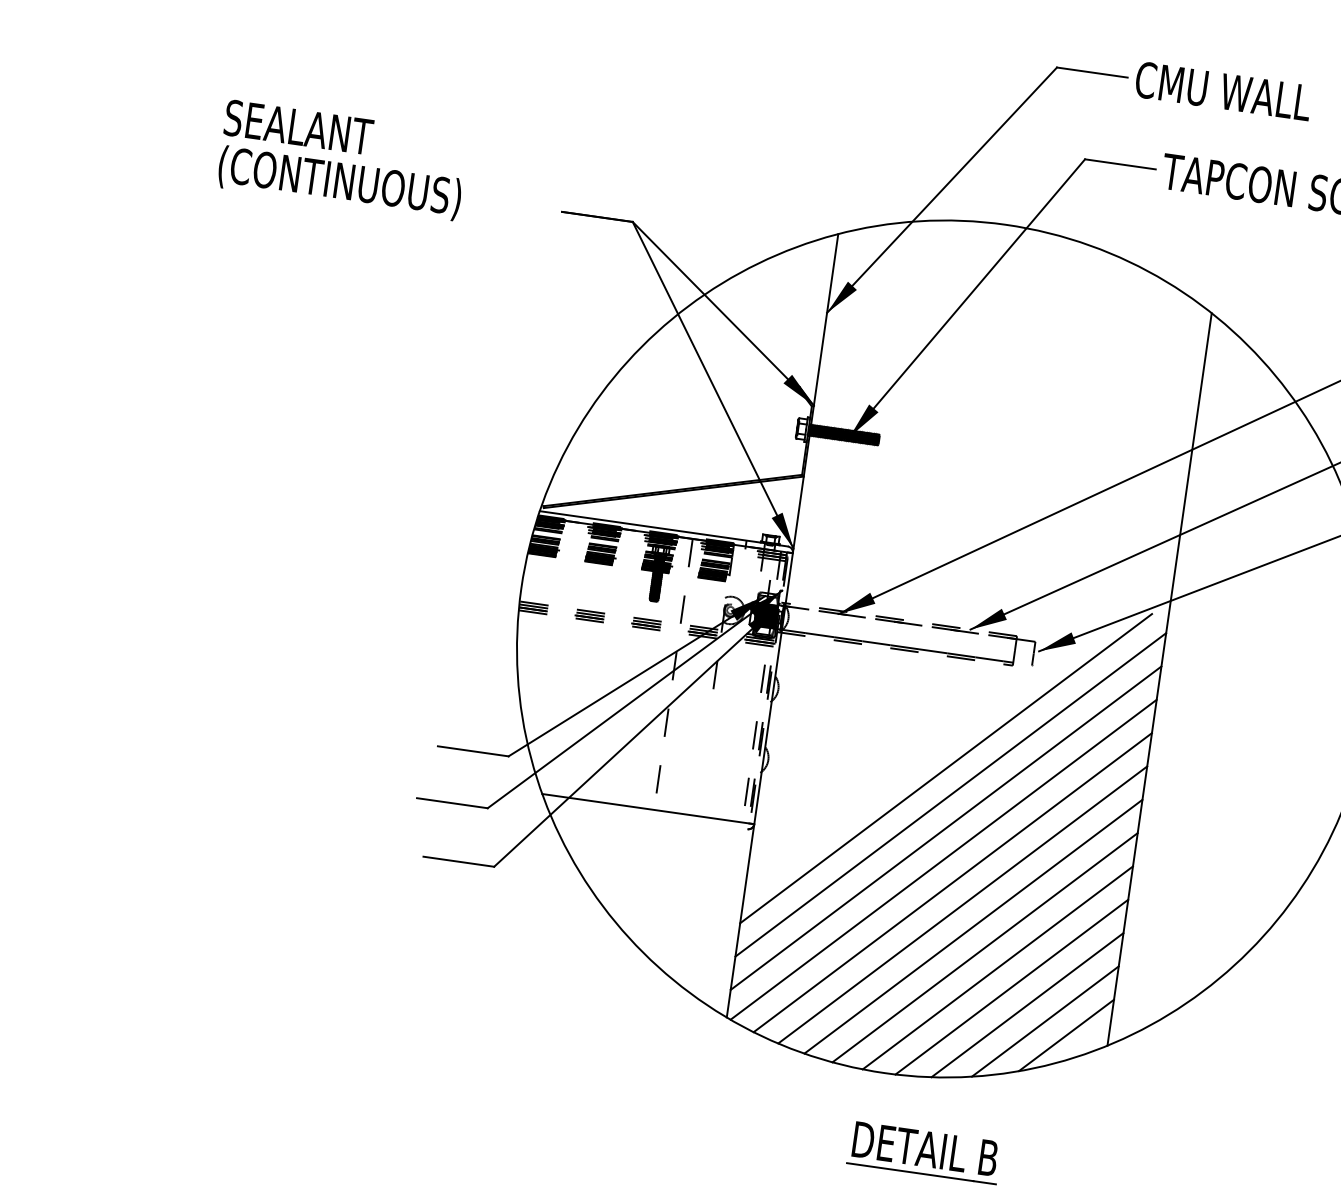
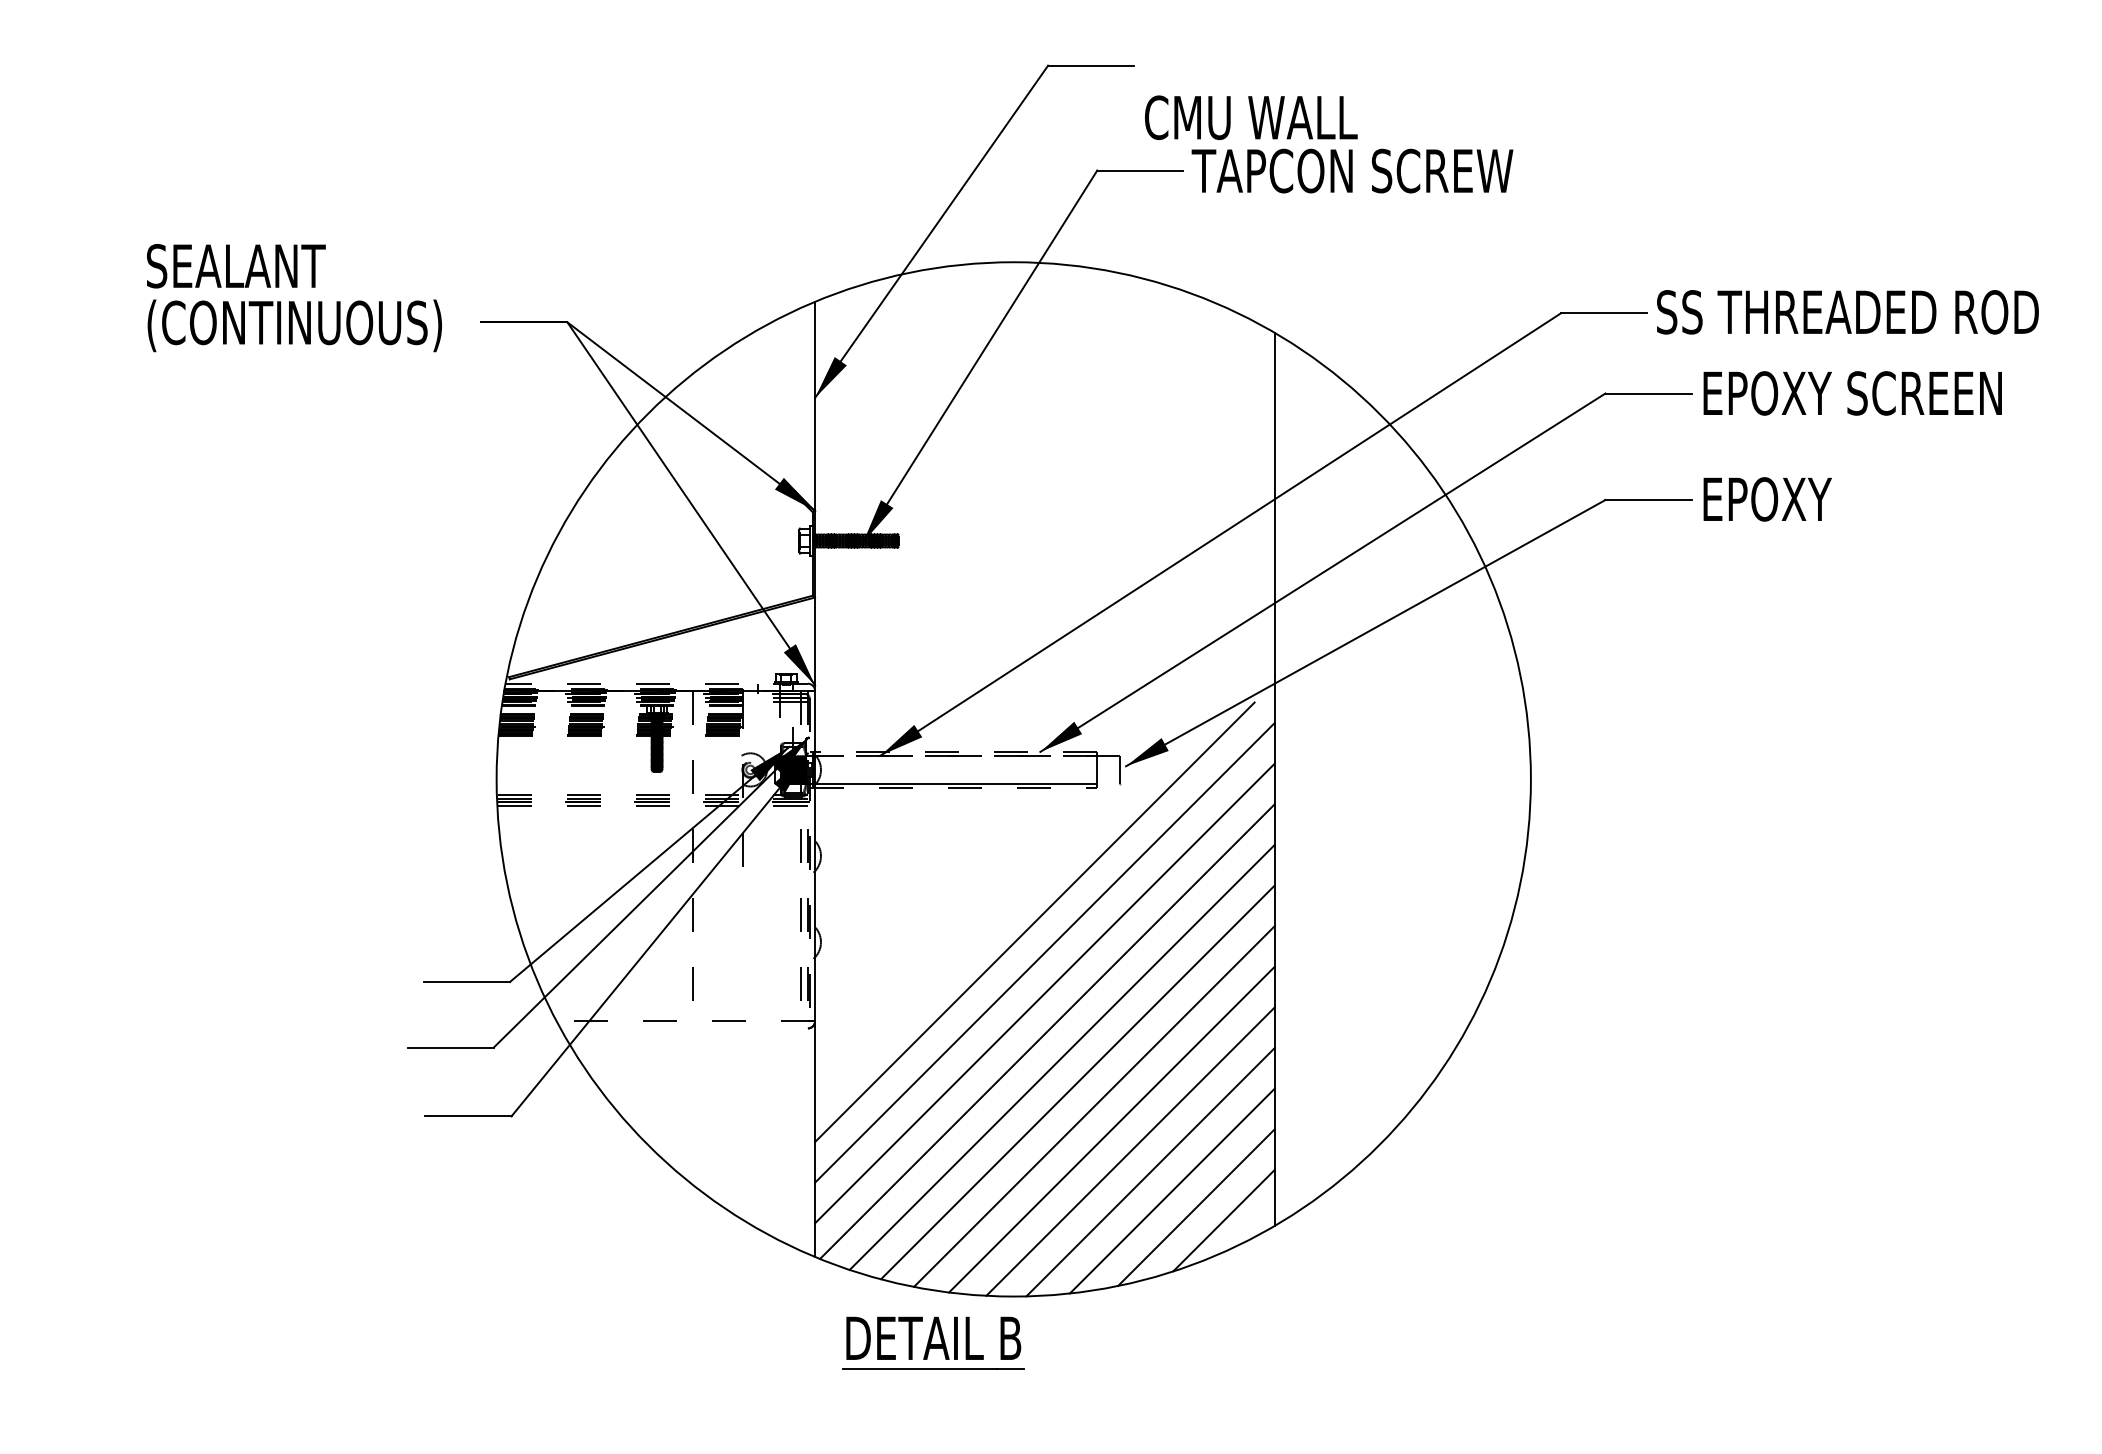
text: (1223, 91) -> (1251, 117), moved
text: (342, 160) -> (294, 298), moved
line: (663, 528) -> (656, 683), solid -> dashed
line: (647, 809) -> (685, 1021), solid -> dashed
part: (924, 1152) -> (933, 1342), moved

